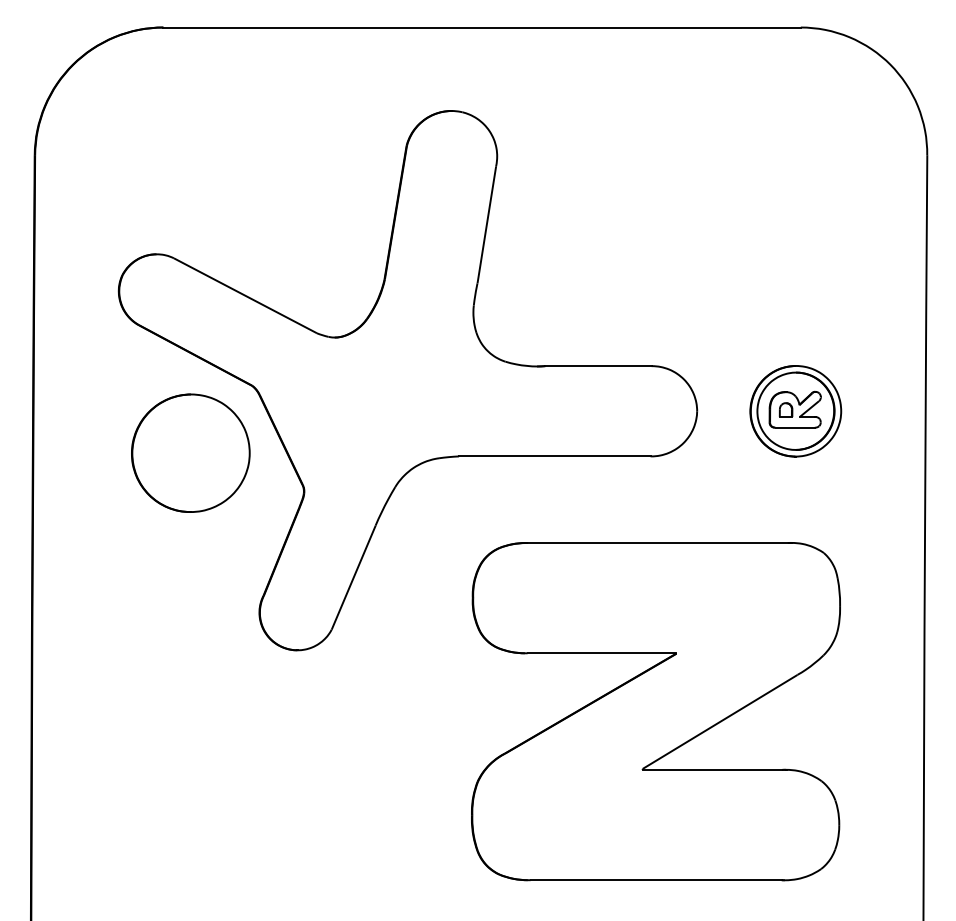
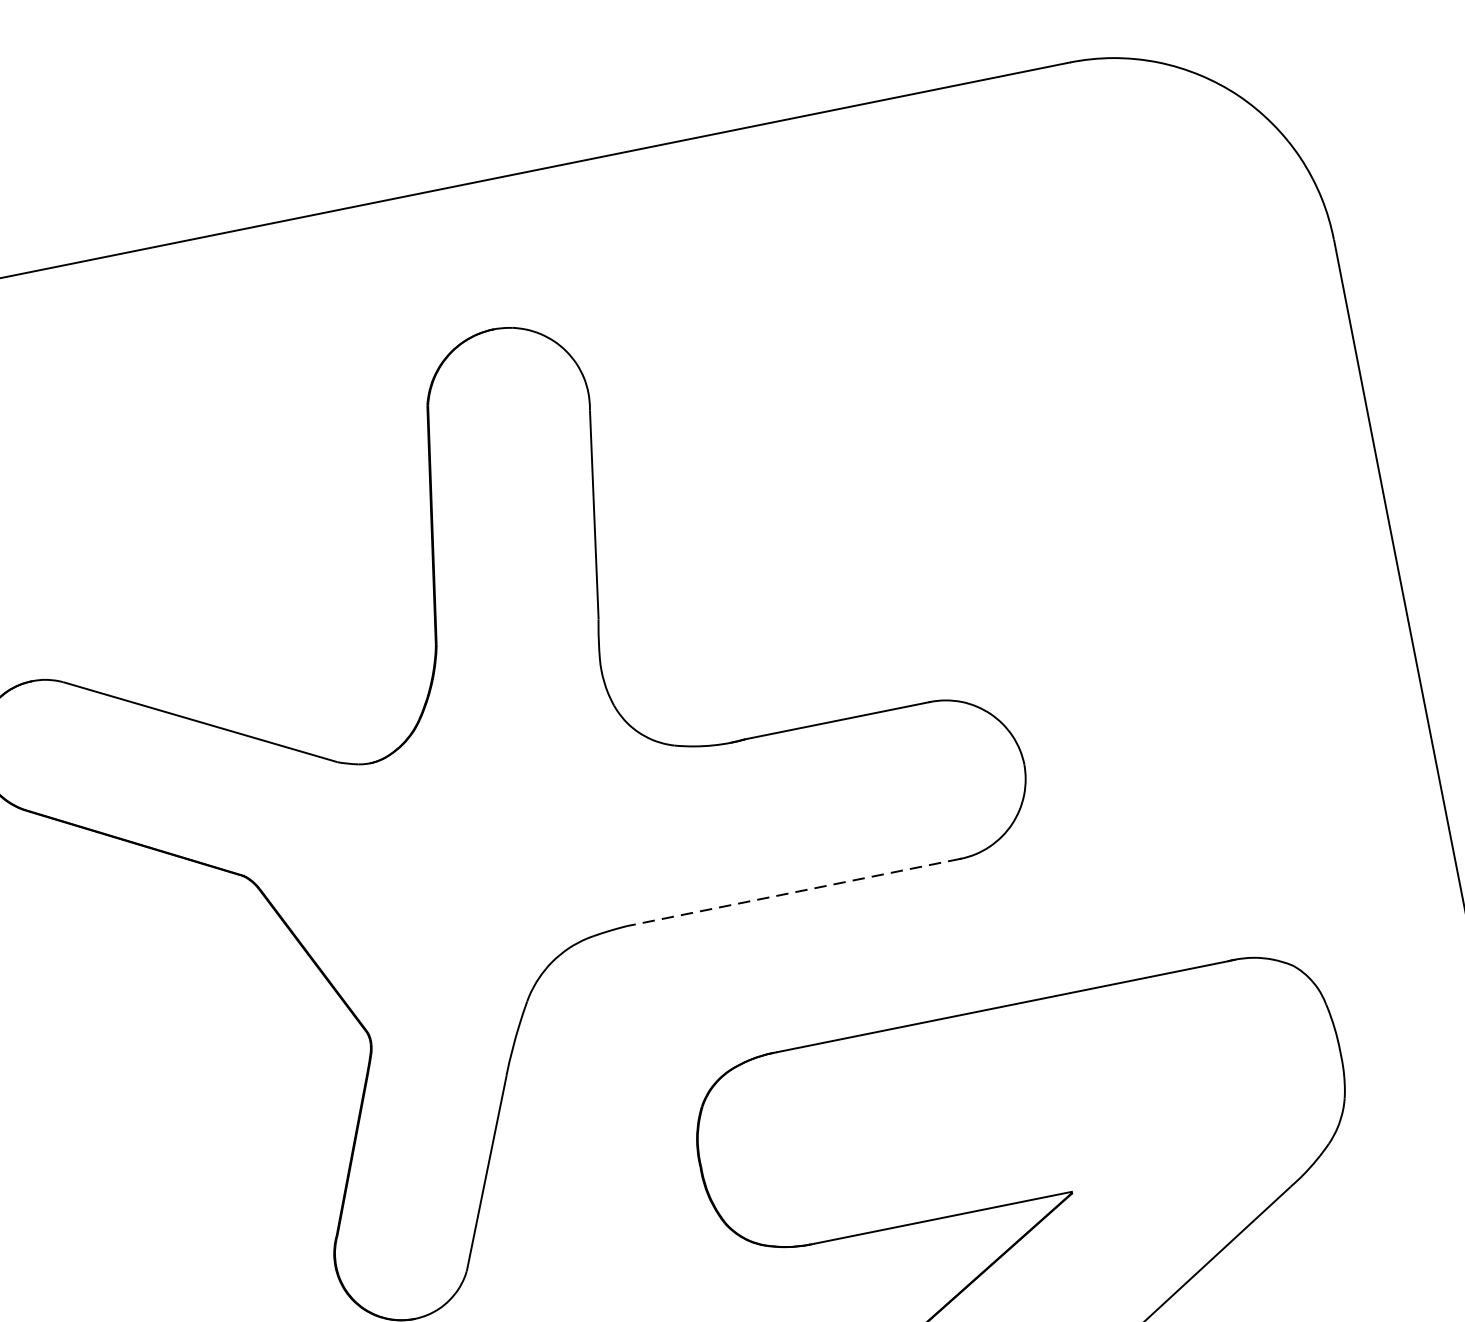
part: (795, 411) -> (1195, 730), removed
part: (190, 452) -> (159, 1013), removed
line: (554, 456) -> (792, 892), solid -> dashed

